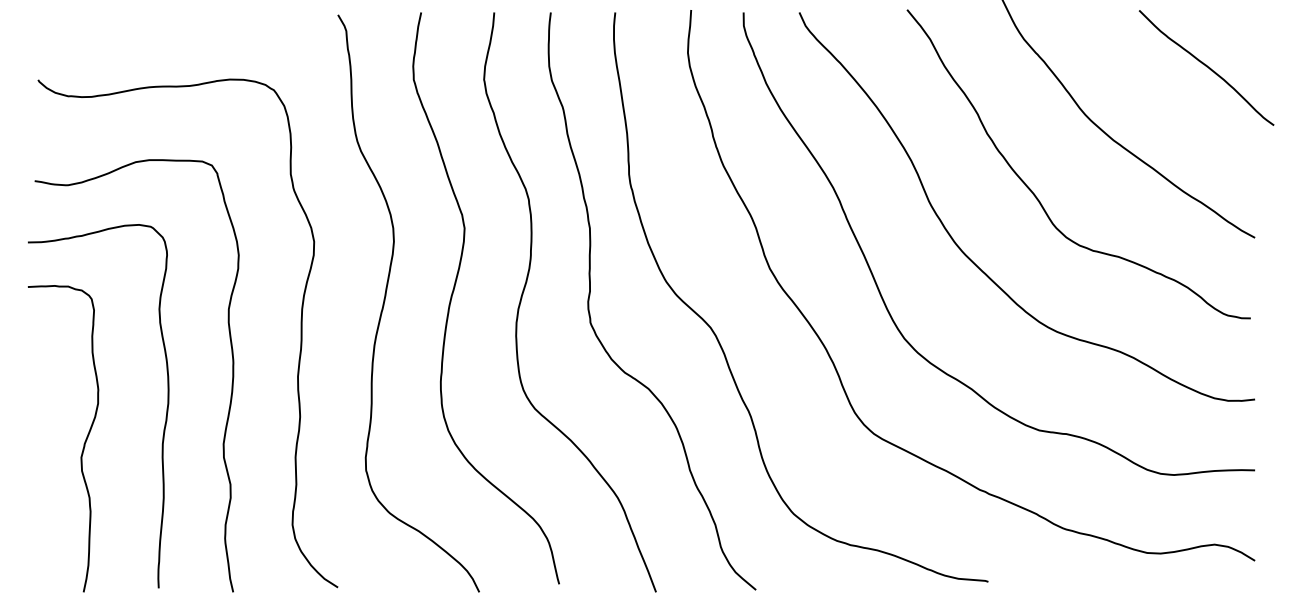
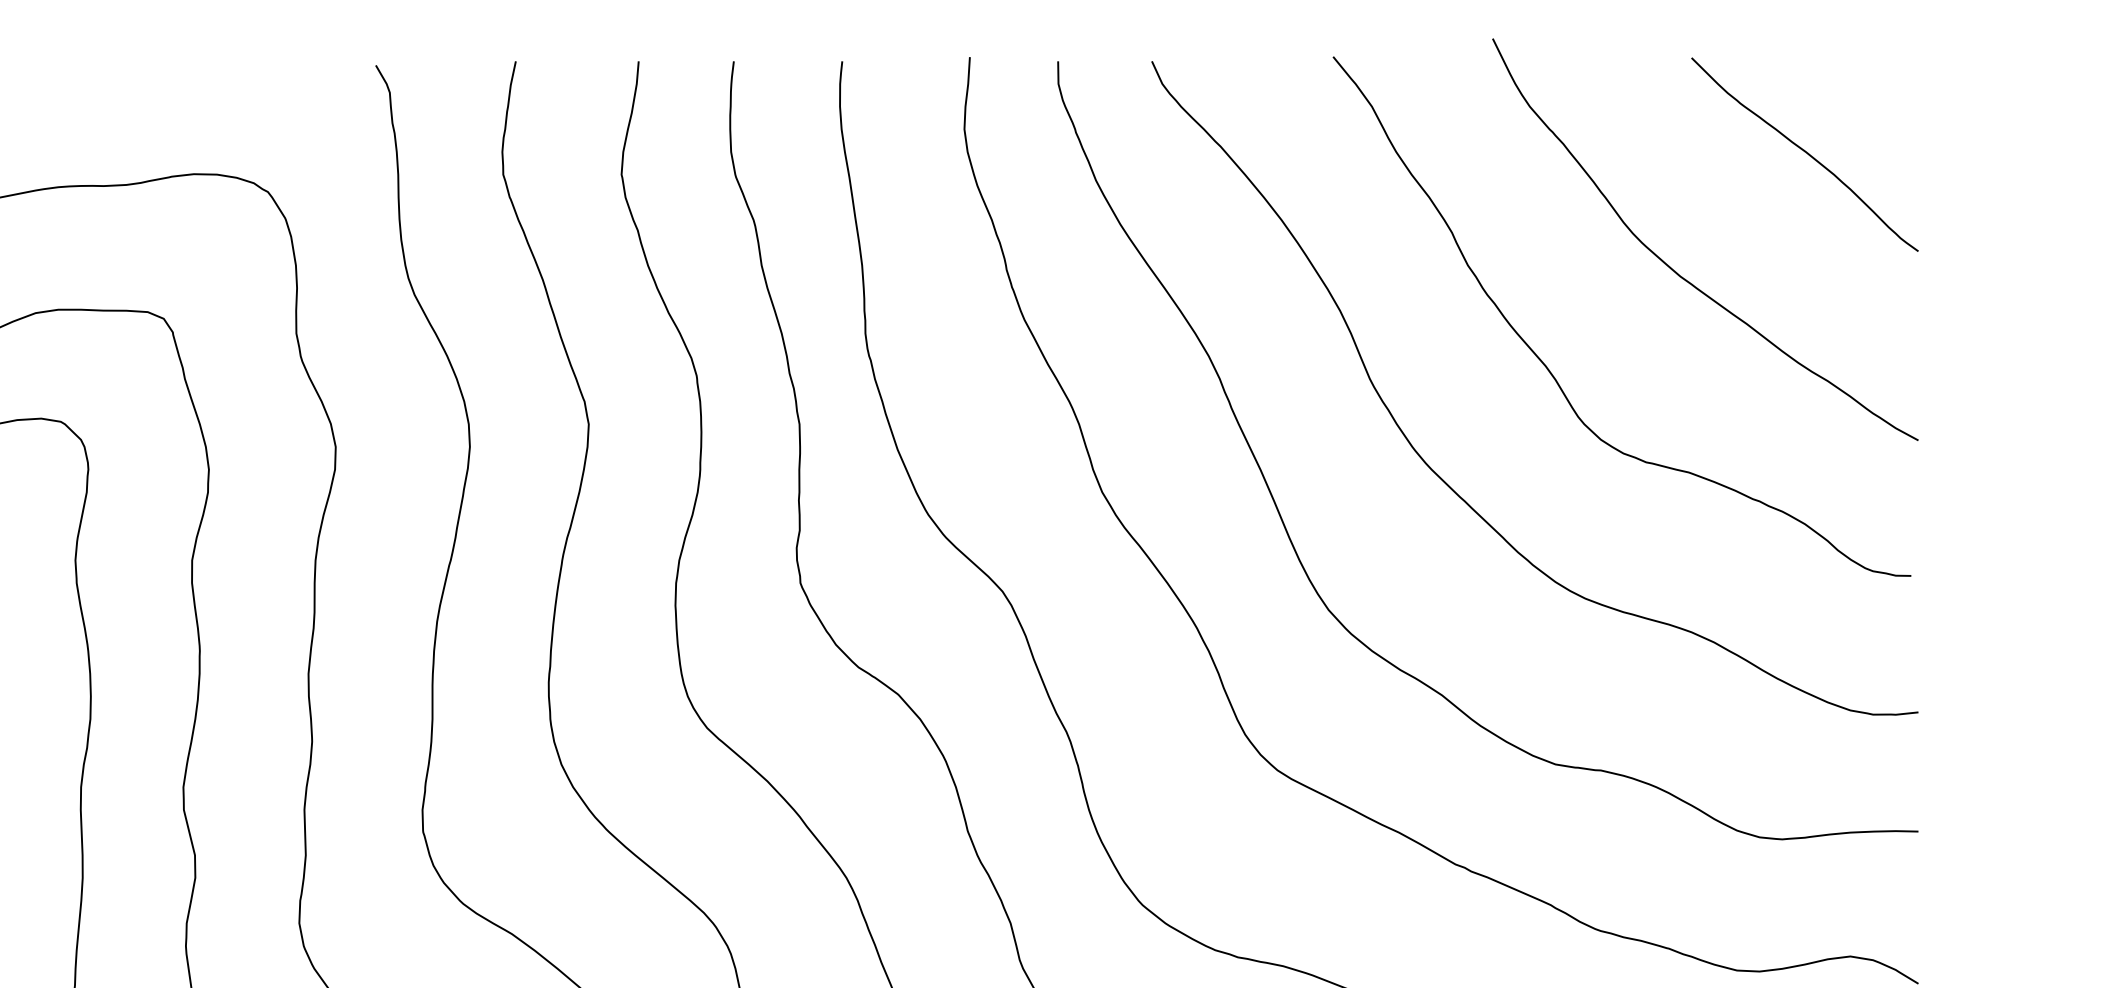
curve: (1206, 67) -> (1804, 153), moved

